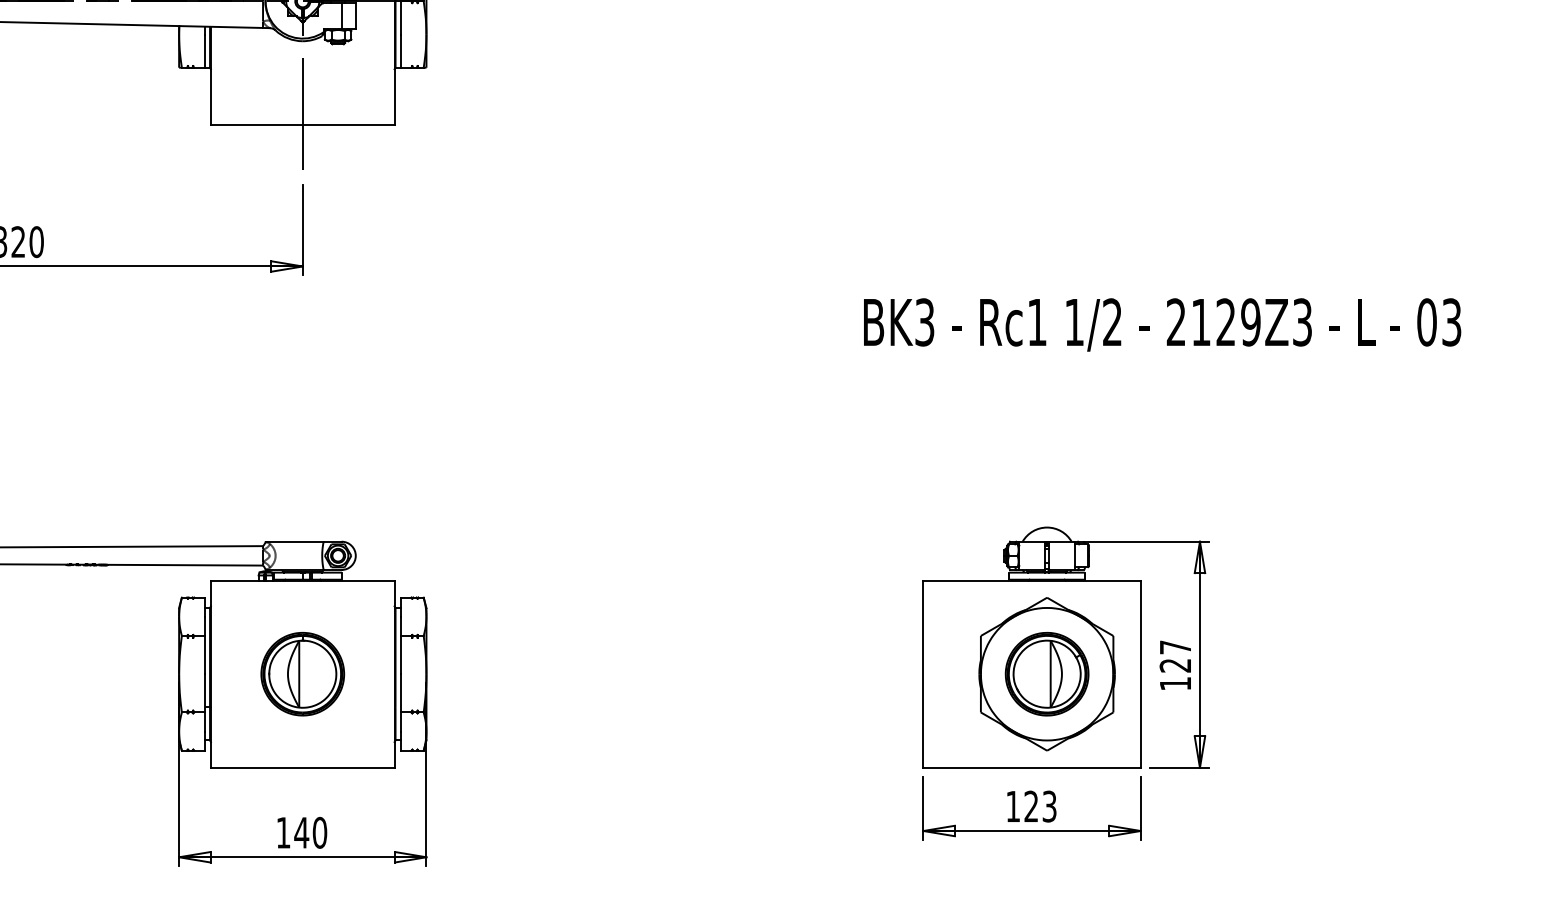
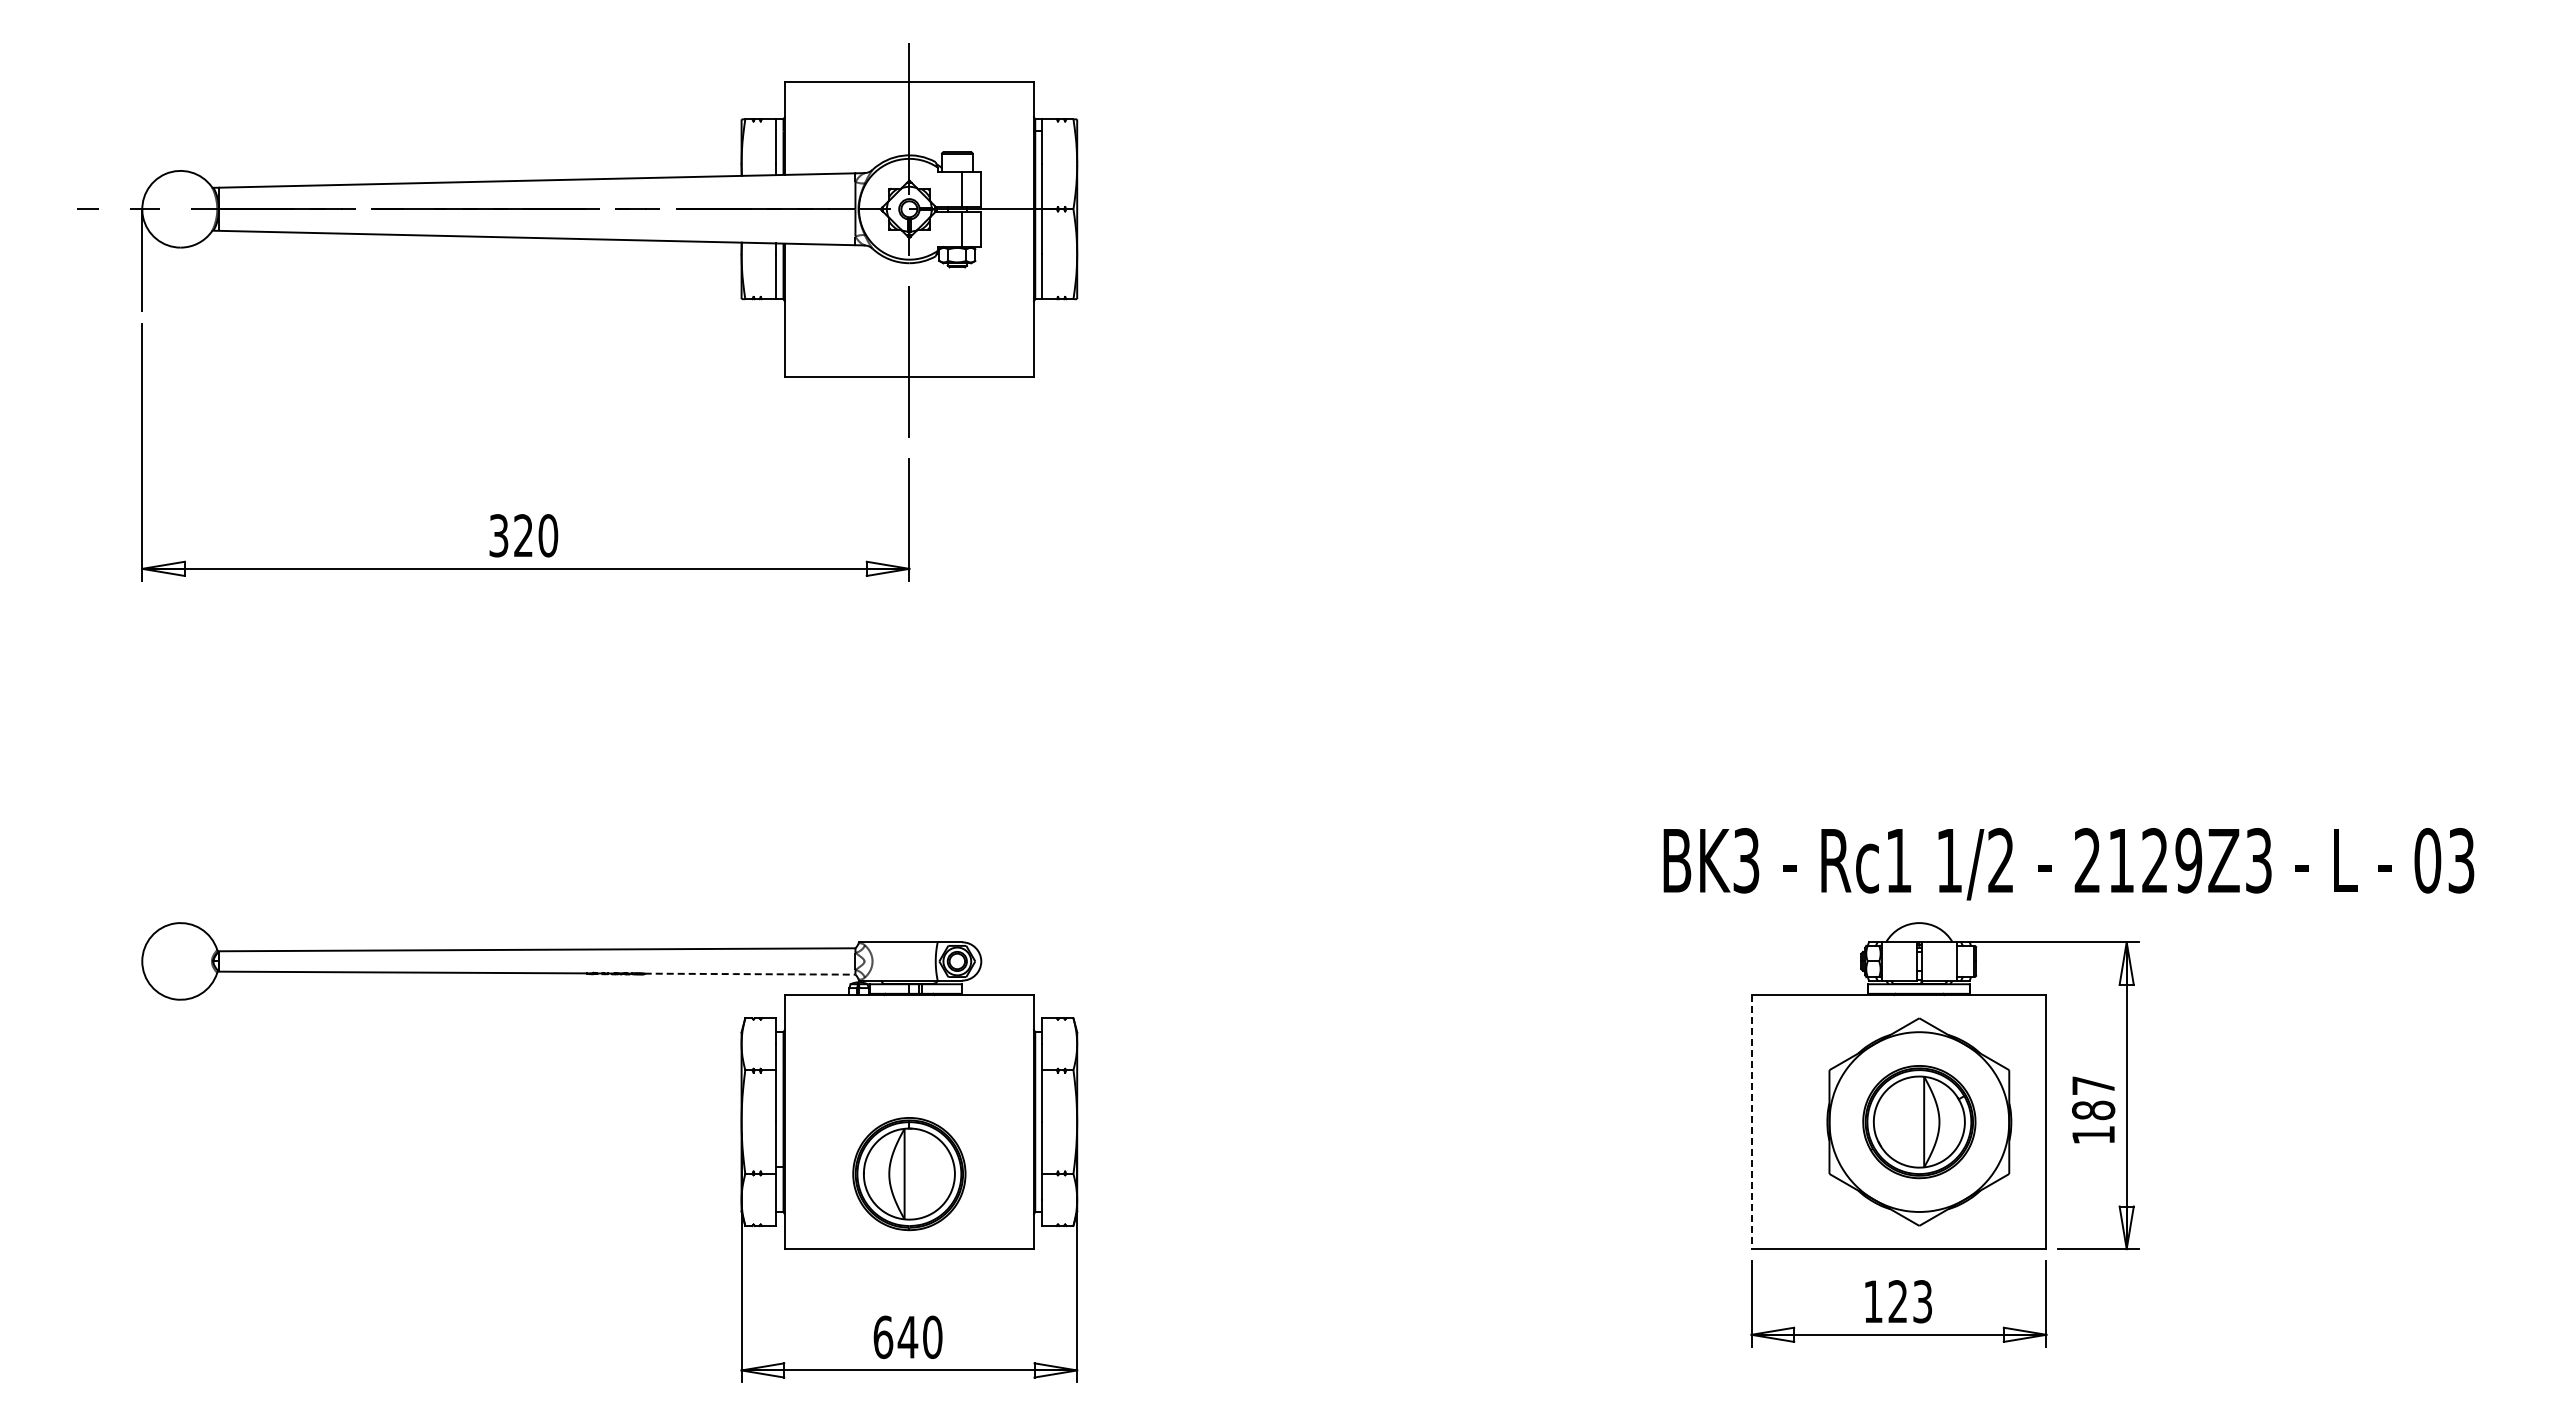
text: (1162, 325) -> (2068, 864), moved
line: (184, 565) -> (749, 974), solid -> dashed
text: (1175, 665) -> (2093, 1110), 127 -> 187
part: (302, 674) -> (909, 1174), moved
line: (923, 674) -> (1751, 1122), solid -> dashed
text: (283, 832) -> (883, 1337), 140 -> 640

